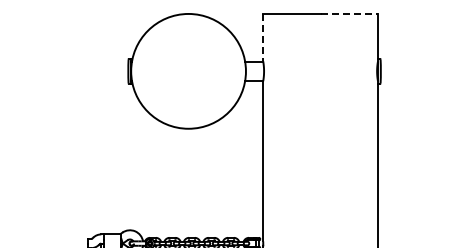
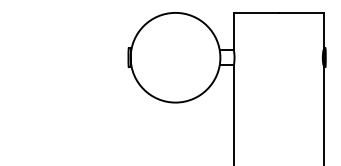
line: (349, 13) -> (301, 12), dashed -> solid
line: (263, 37) -> (234, 31), dashed -> solid

